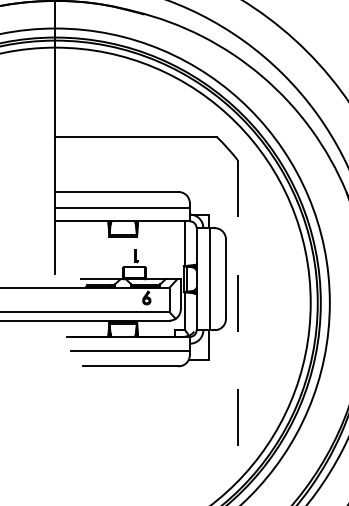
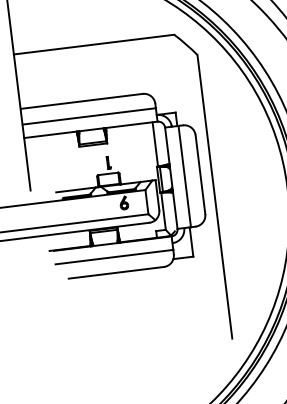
line: (237, 302) -> (214, 196), dashed -> solid

